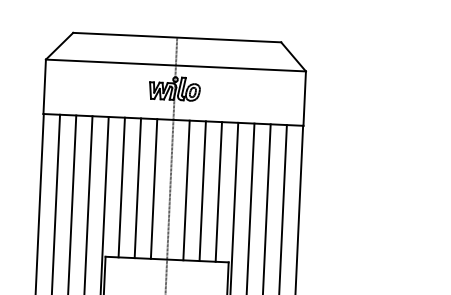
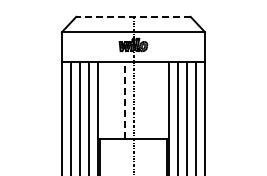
line: (177, 36) -> (133, 16), solid -> dashed
line: (121, 187) -> (106, 100), removed
line: (137, 188) -> (115, 100), removed
line: (153, 188) -> (124, 100), solid -> dashed
line: (186, 190) -> (142, 100), removed
line: (203, 191) -> (151, 100), removed
line: (219, 191) -> (160, 100), removed

